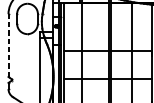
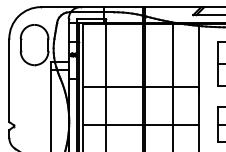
line: (8, 45) -> (9, 80), dashed -> solid

